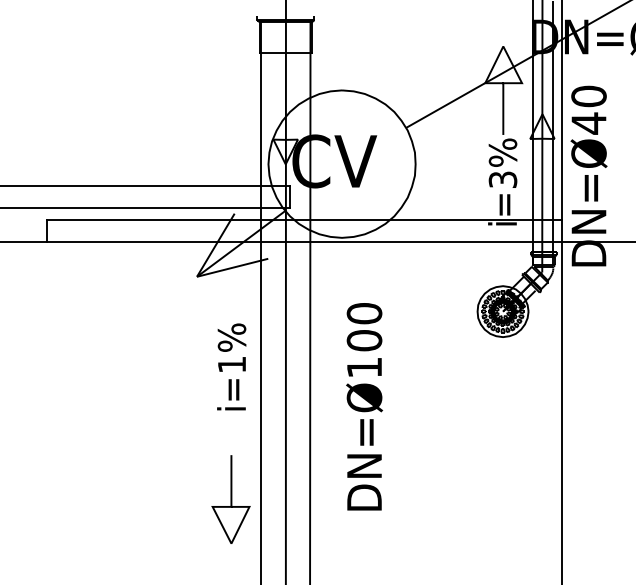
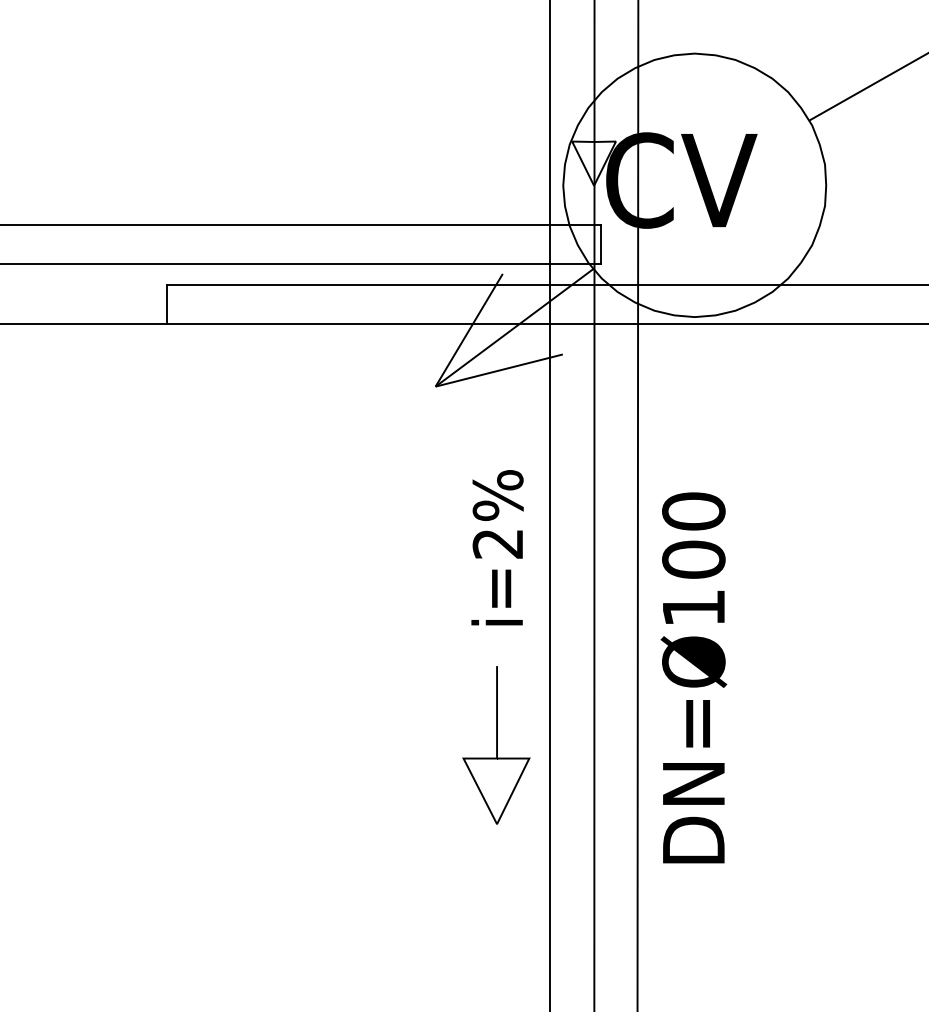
text: (231, 364) -> (497, 543), i=1% -> i=2%
text: (364, 406) -> (693, 677), moved
curve: (230, 499) -> (495, 745), moved

